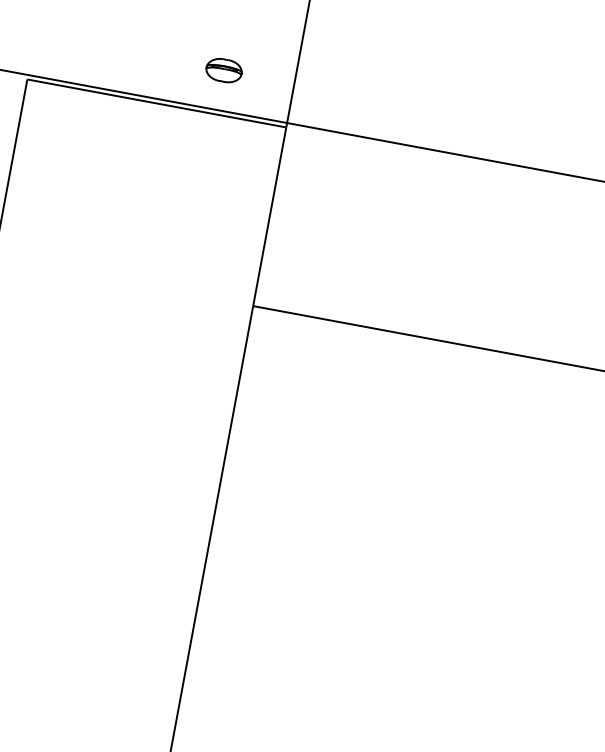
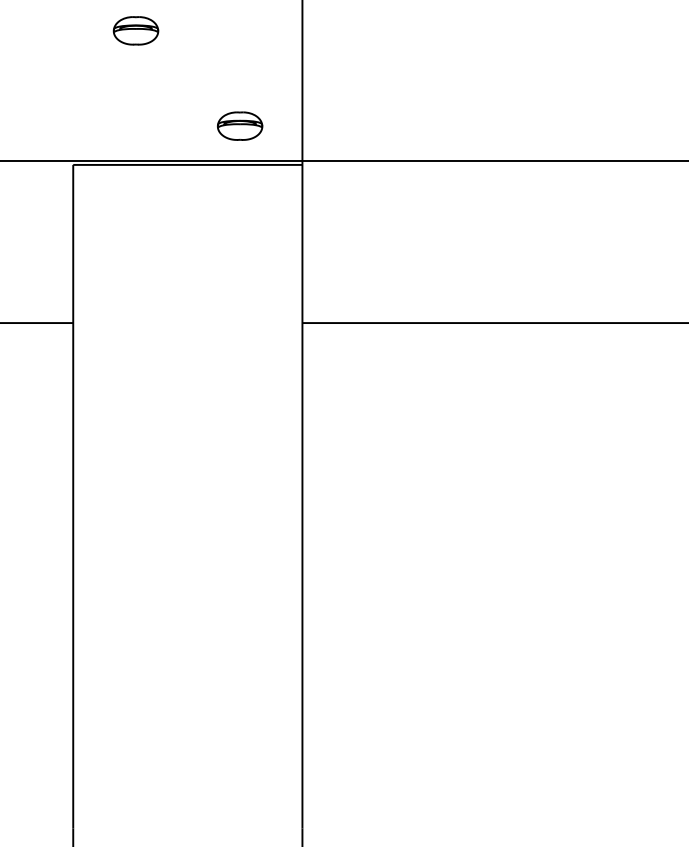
part: (224, 69) -> (240, 125), size x1.43

